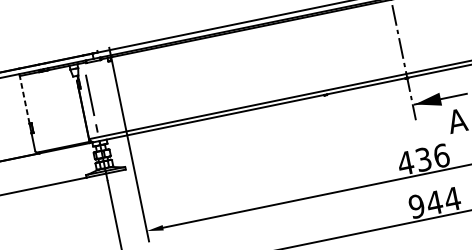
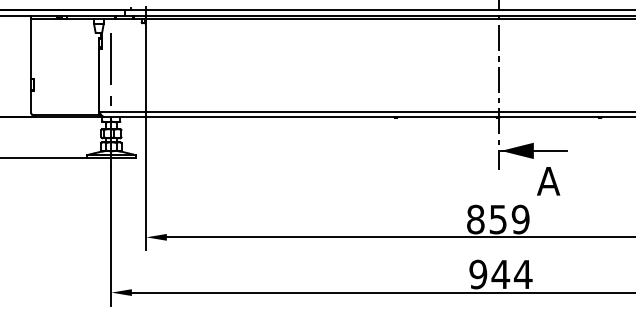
line: (24, 99) -> (31, 48), dashed -> solid
text: (423, 159) -> (497, 219), 436 -> 859

